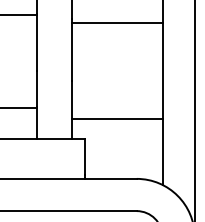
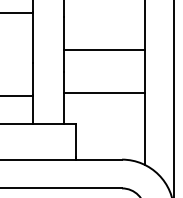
line: (117, 23) -> (104, 50), moved
line: (117, 119) -> (104, 93), moved

